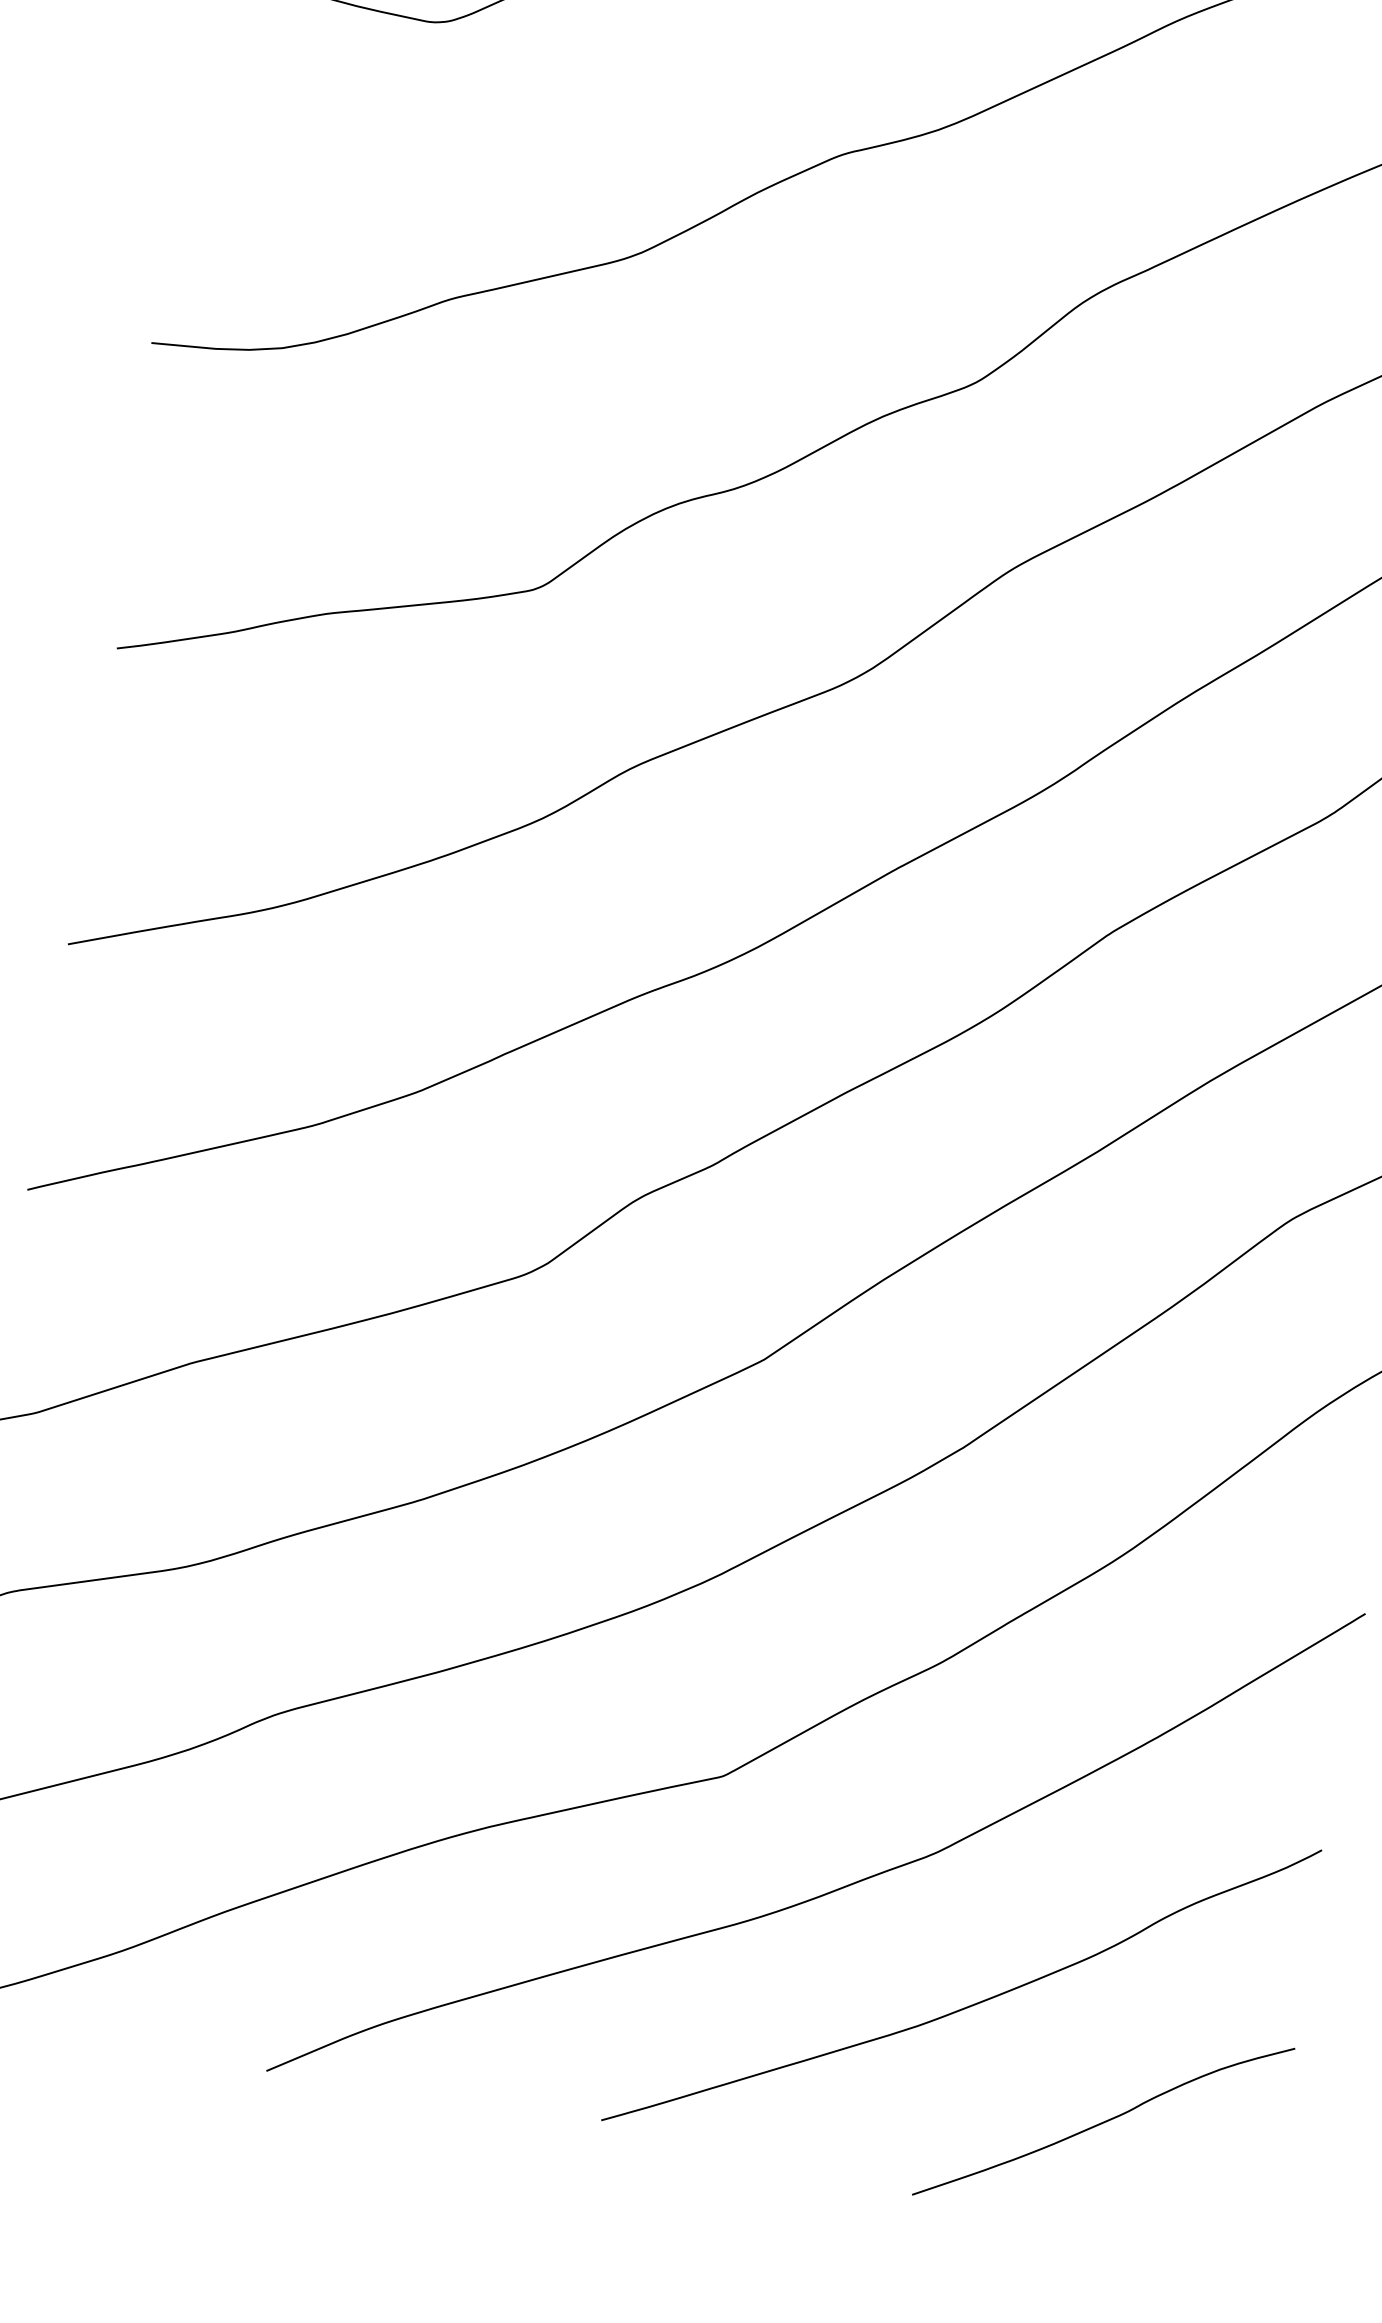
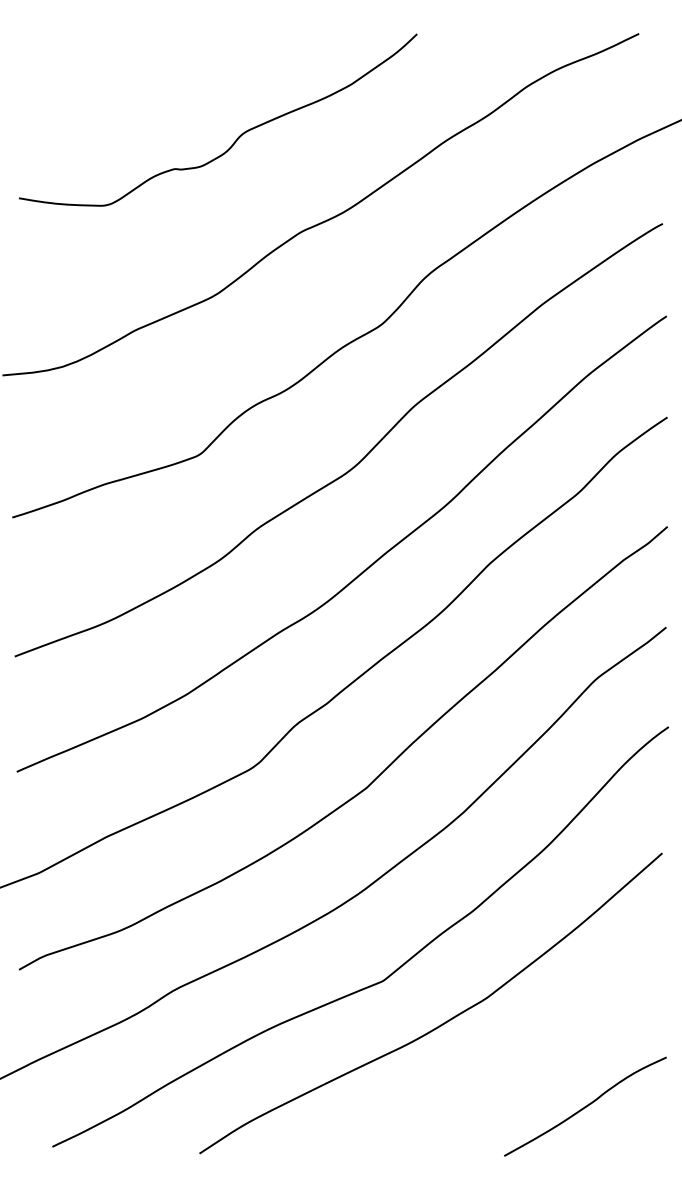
curve: (972, 2002) -> (515, 1063), removed

